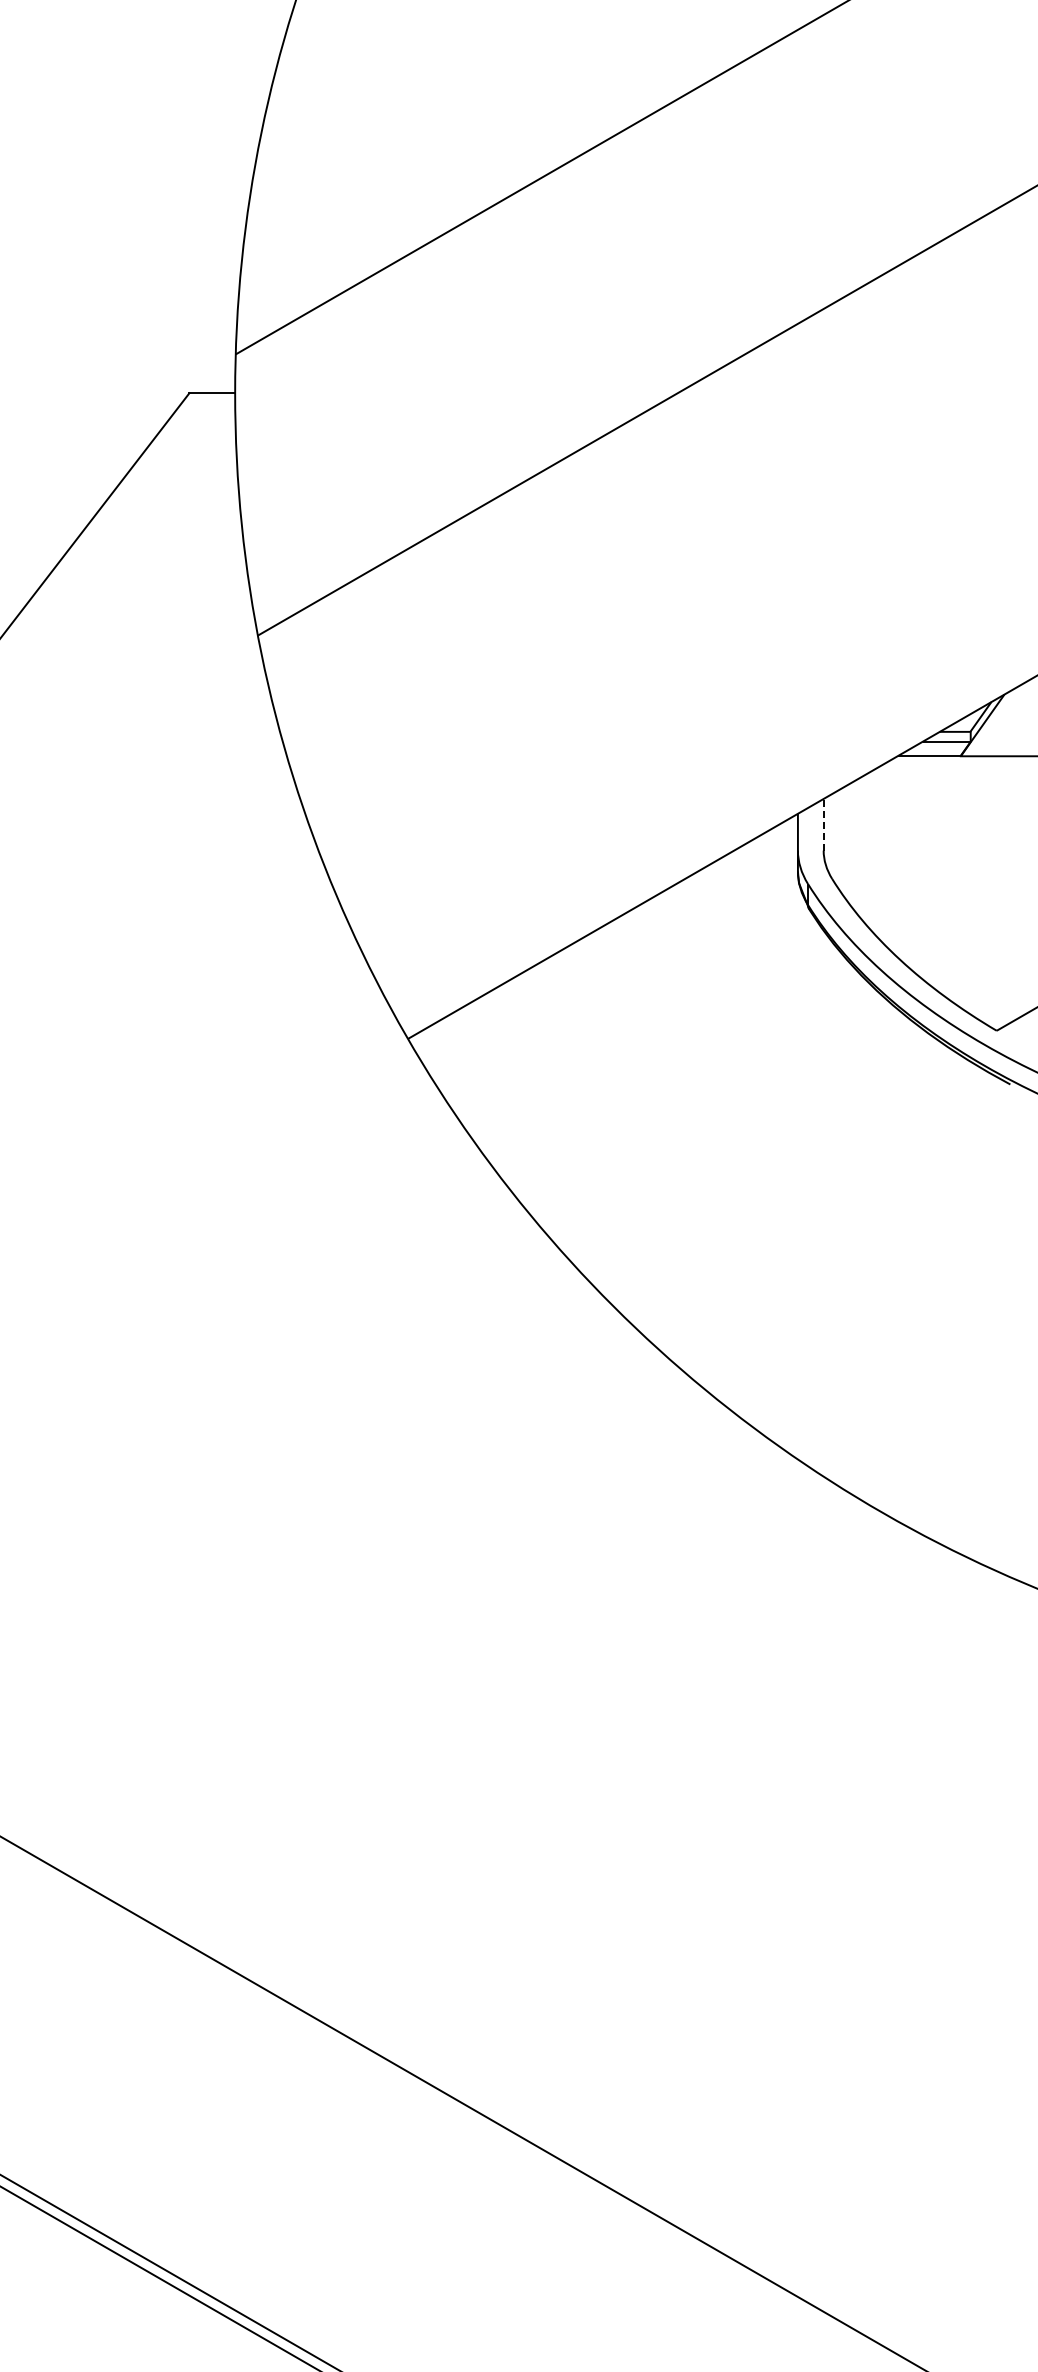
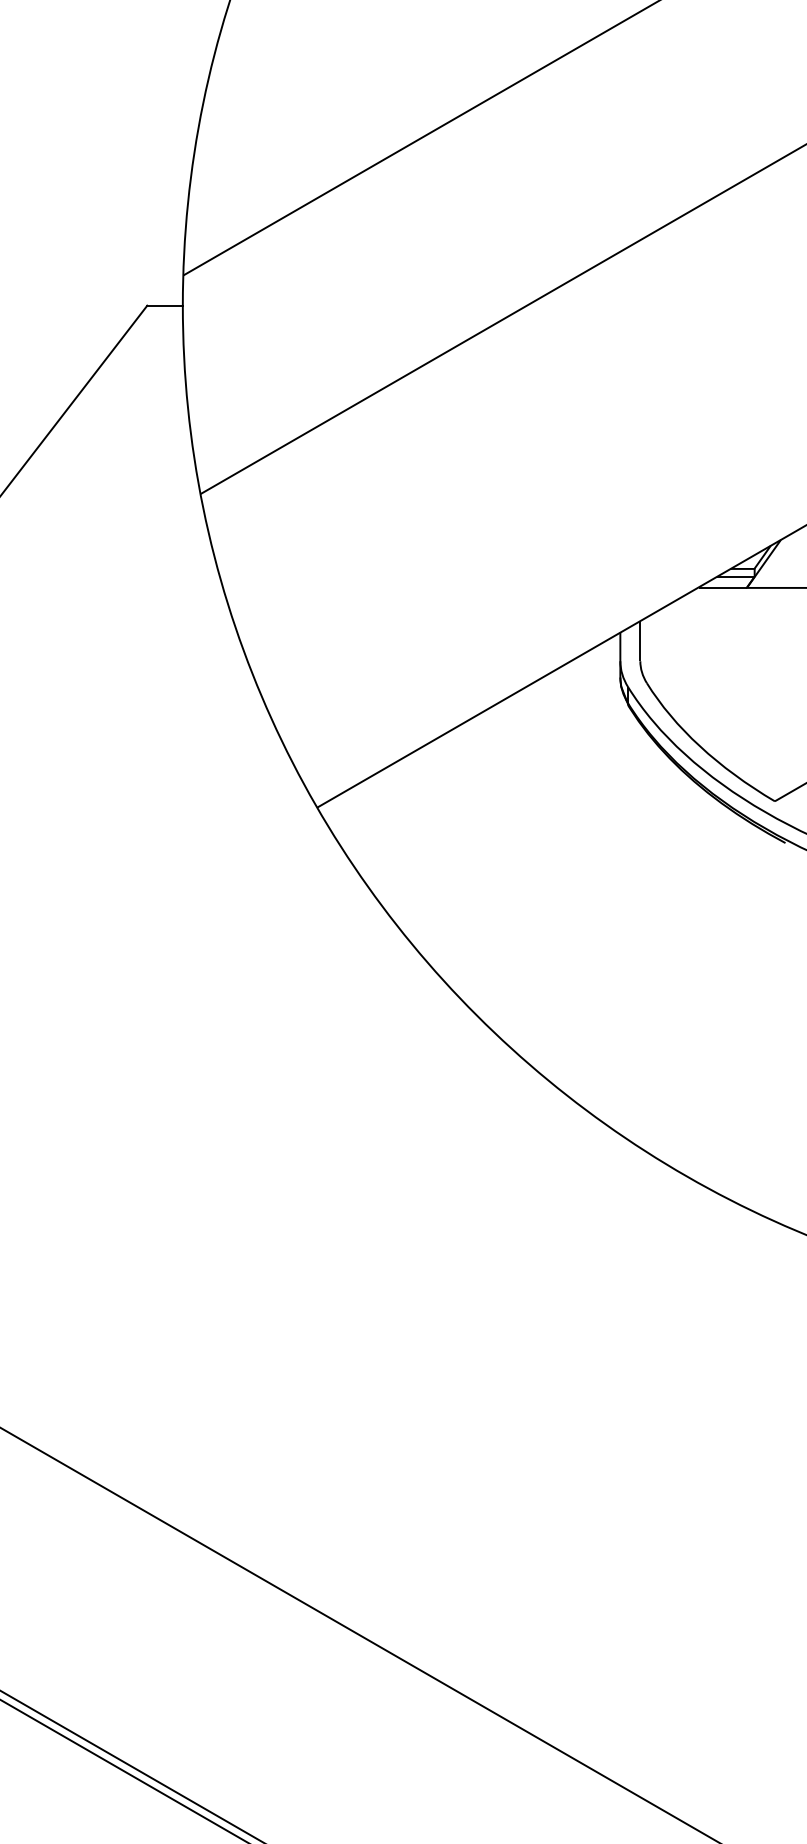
line: (823, 824) -> (640, 640), dashed -> solid

